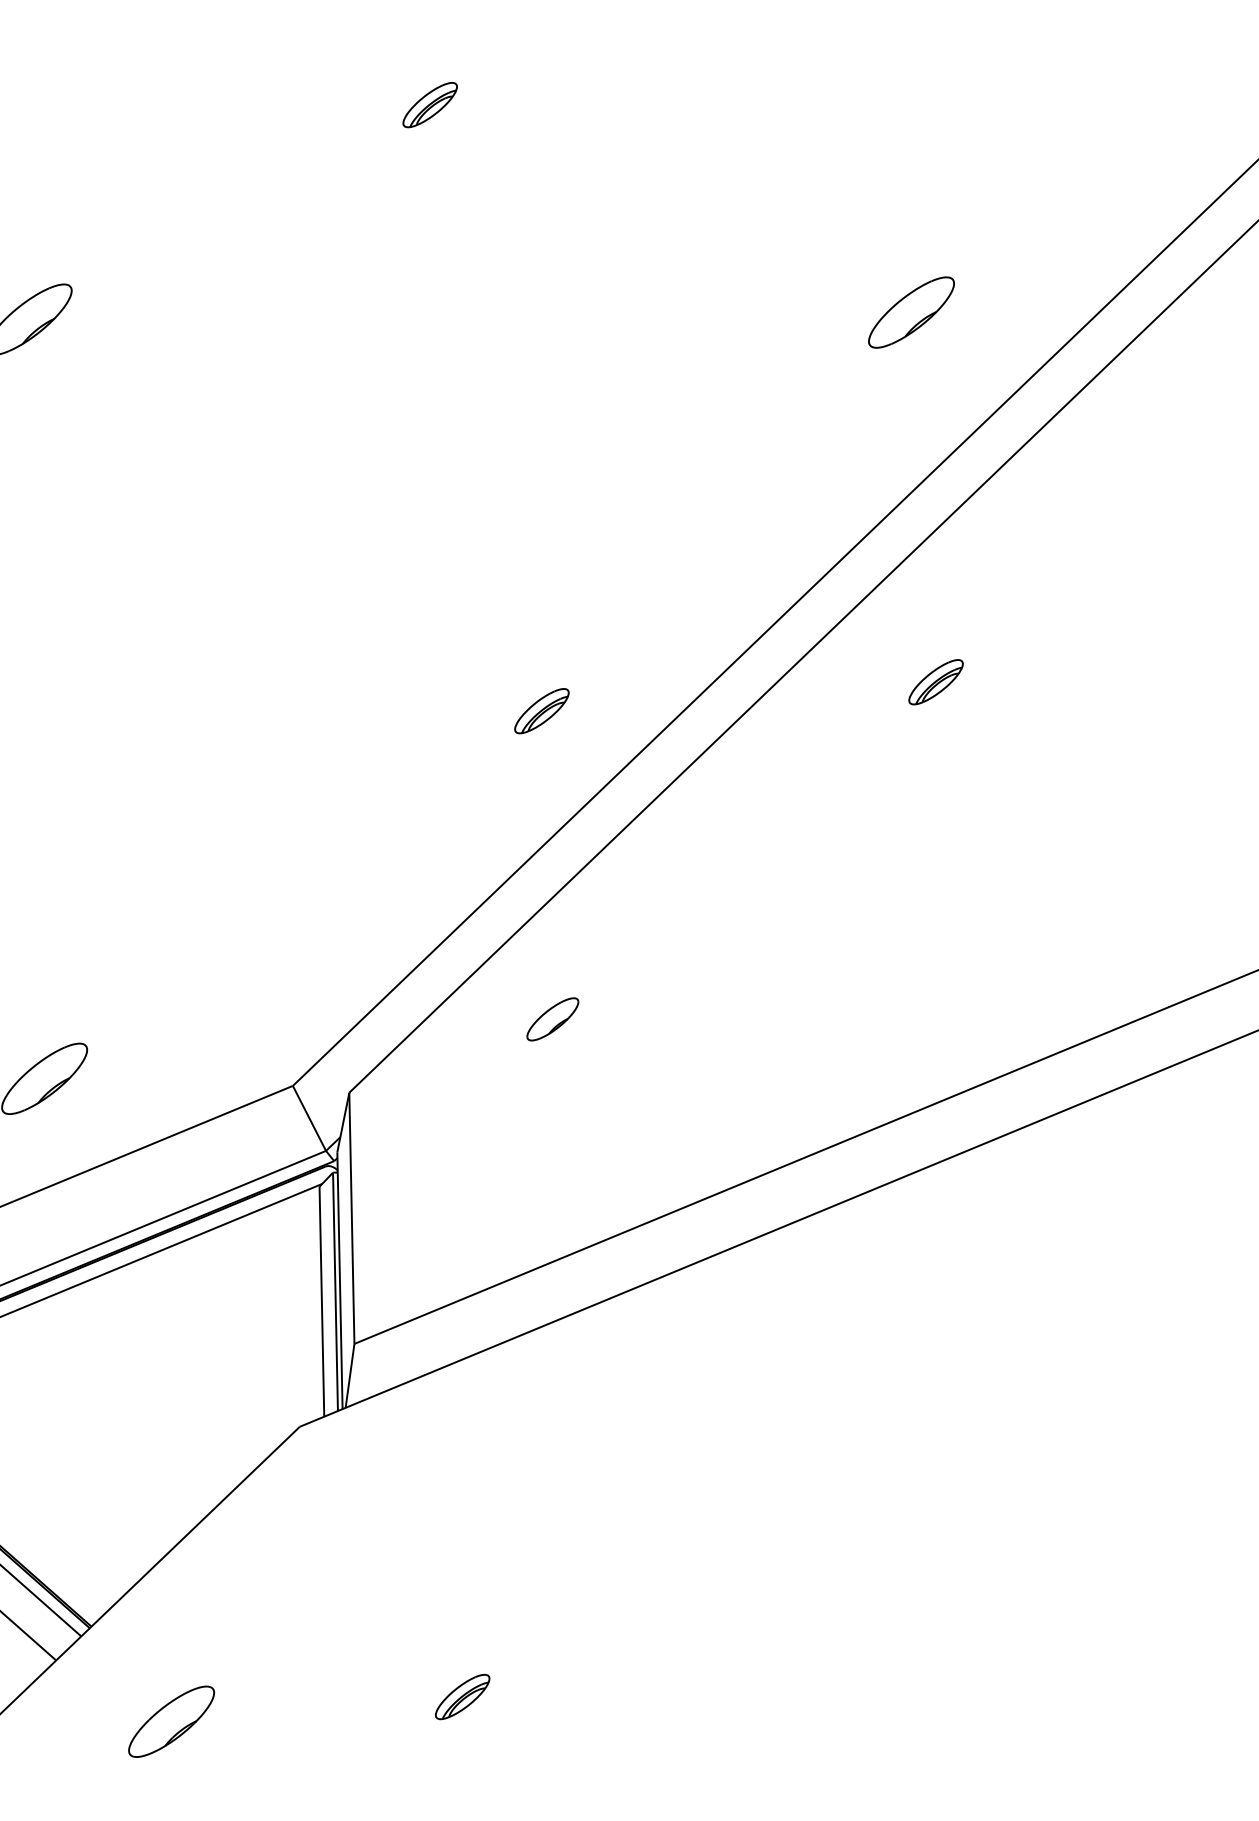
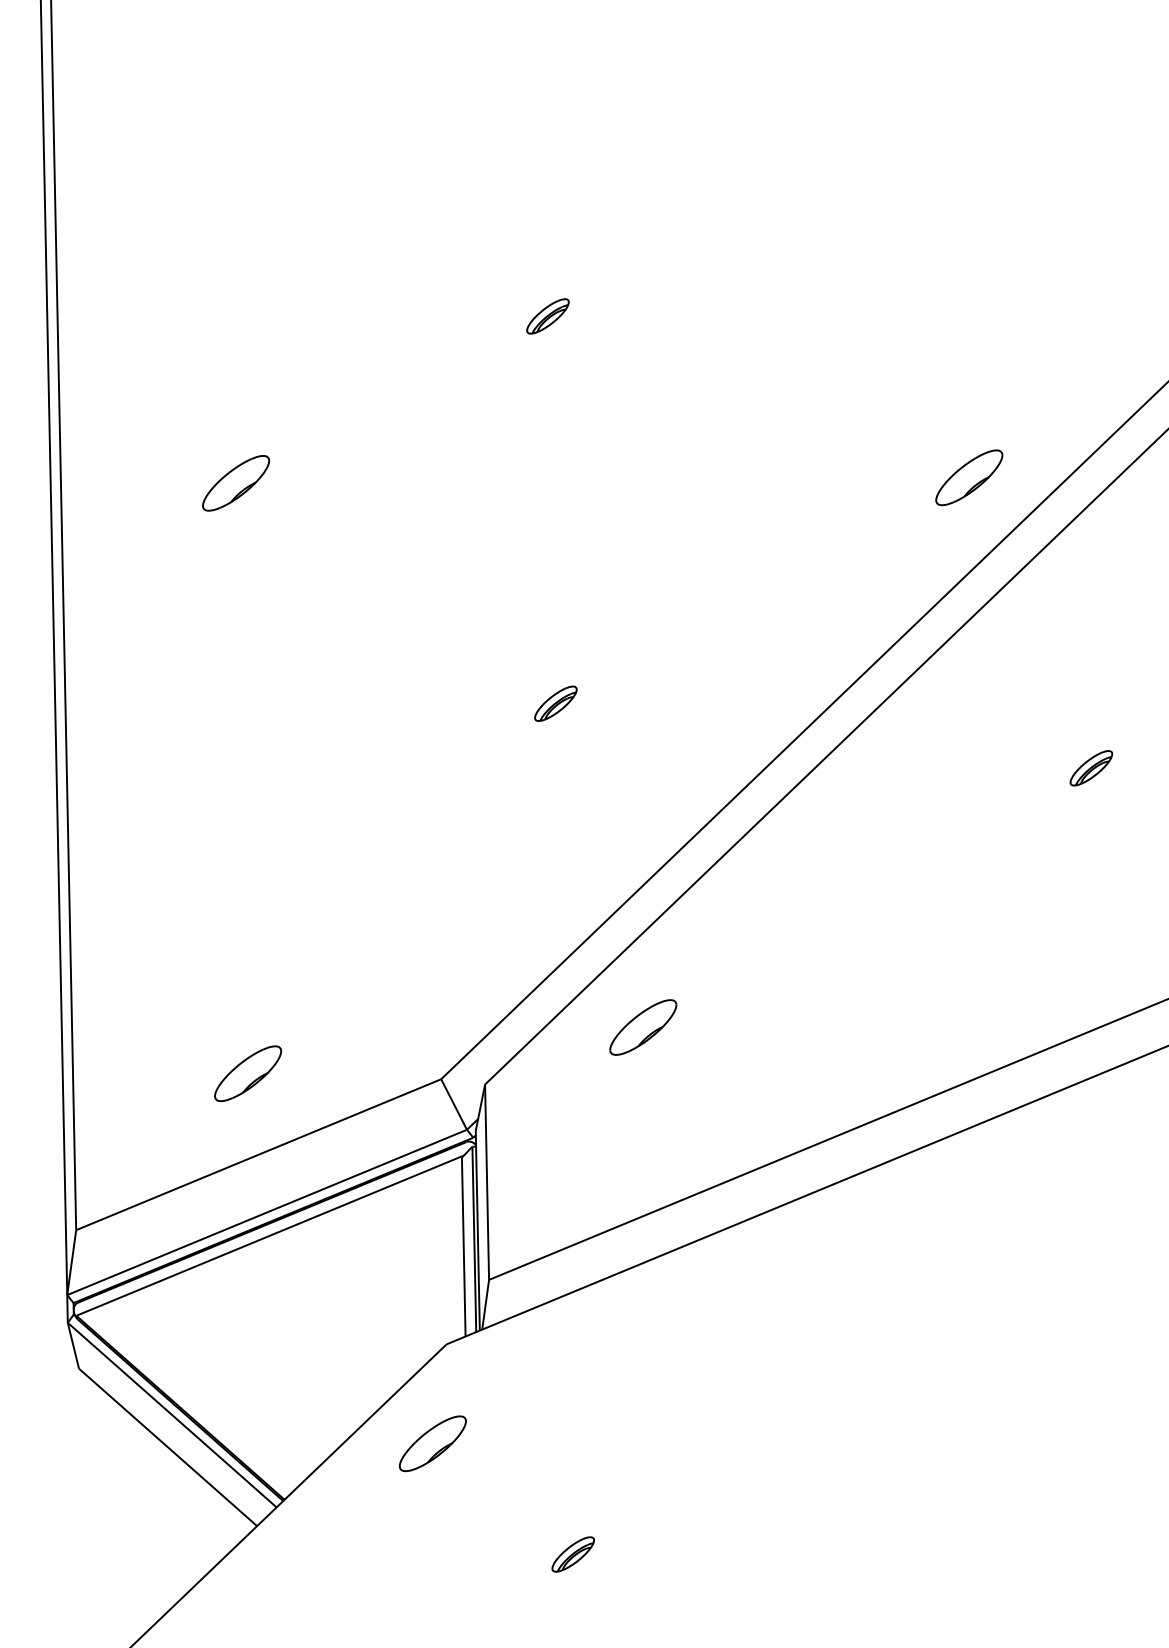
part: (911, 312) -> (969, 477), moved
part: (936, 682) -> (1091, 768), moved
part: (541, 710) -> (555, 703), moved
part: (553, 1019) -> (643, 1027), size x1.67
part: (171, 1721) -> (432, 1443), moved

